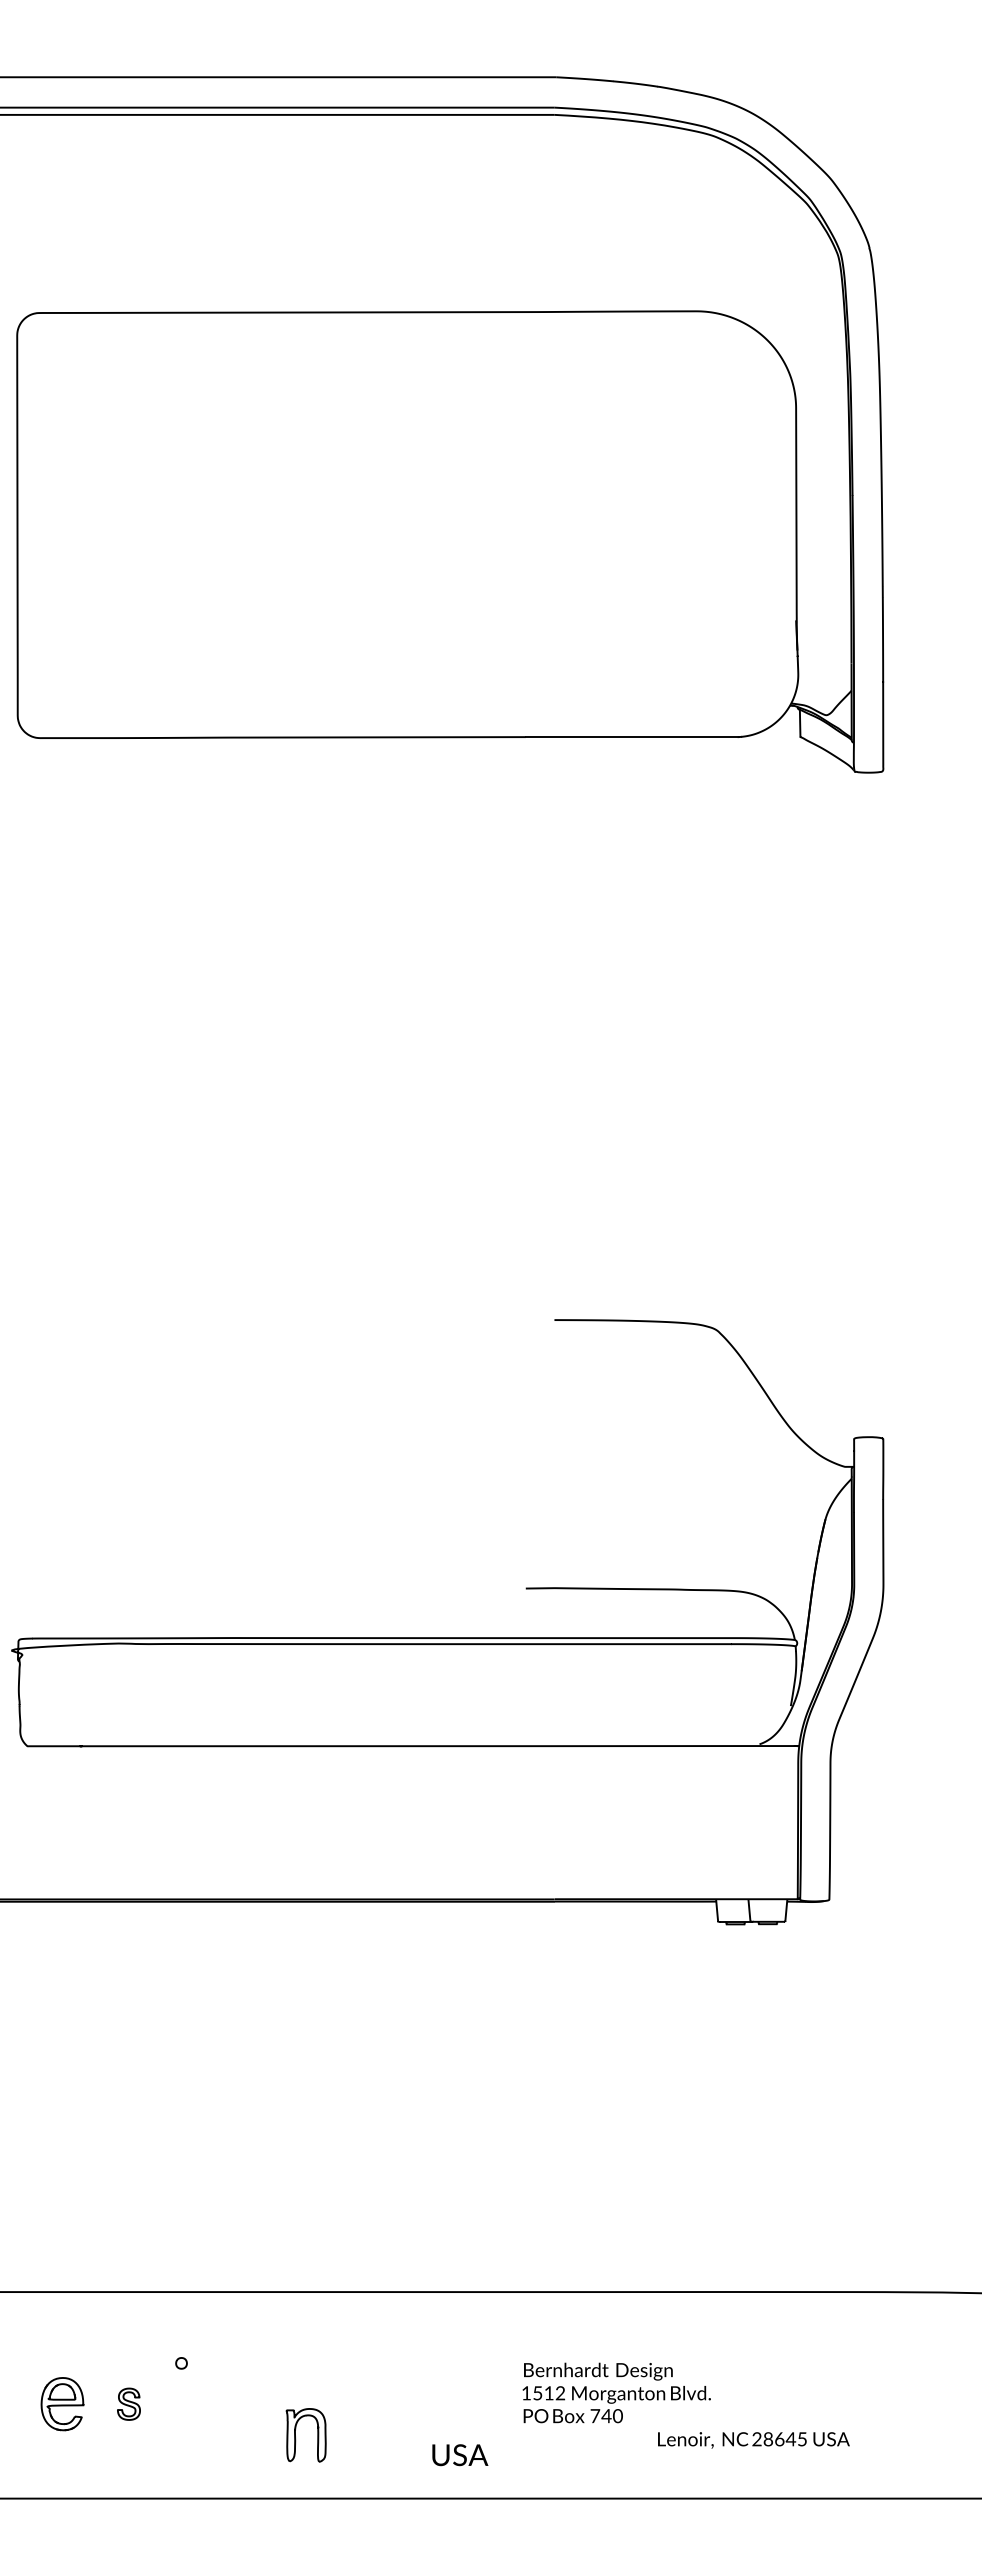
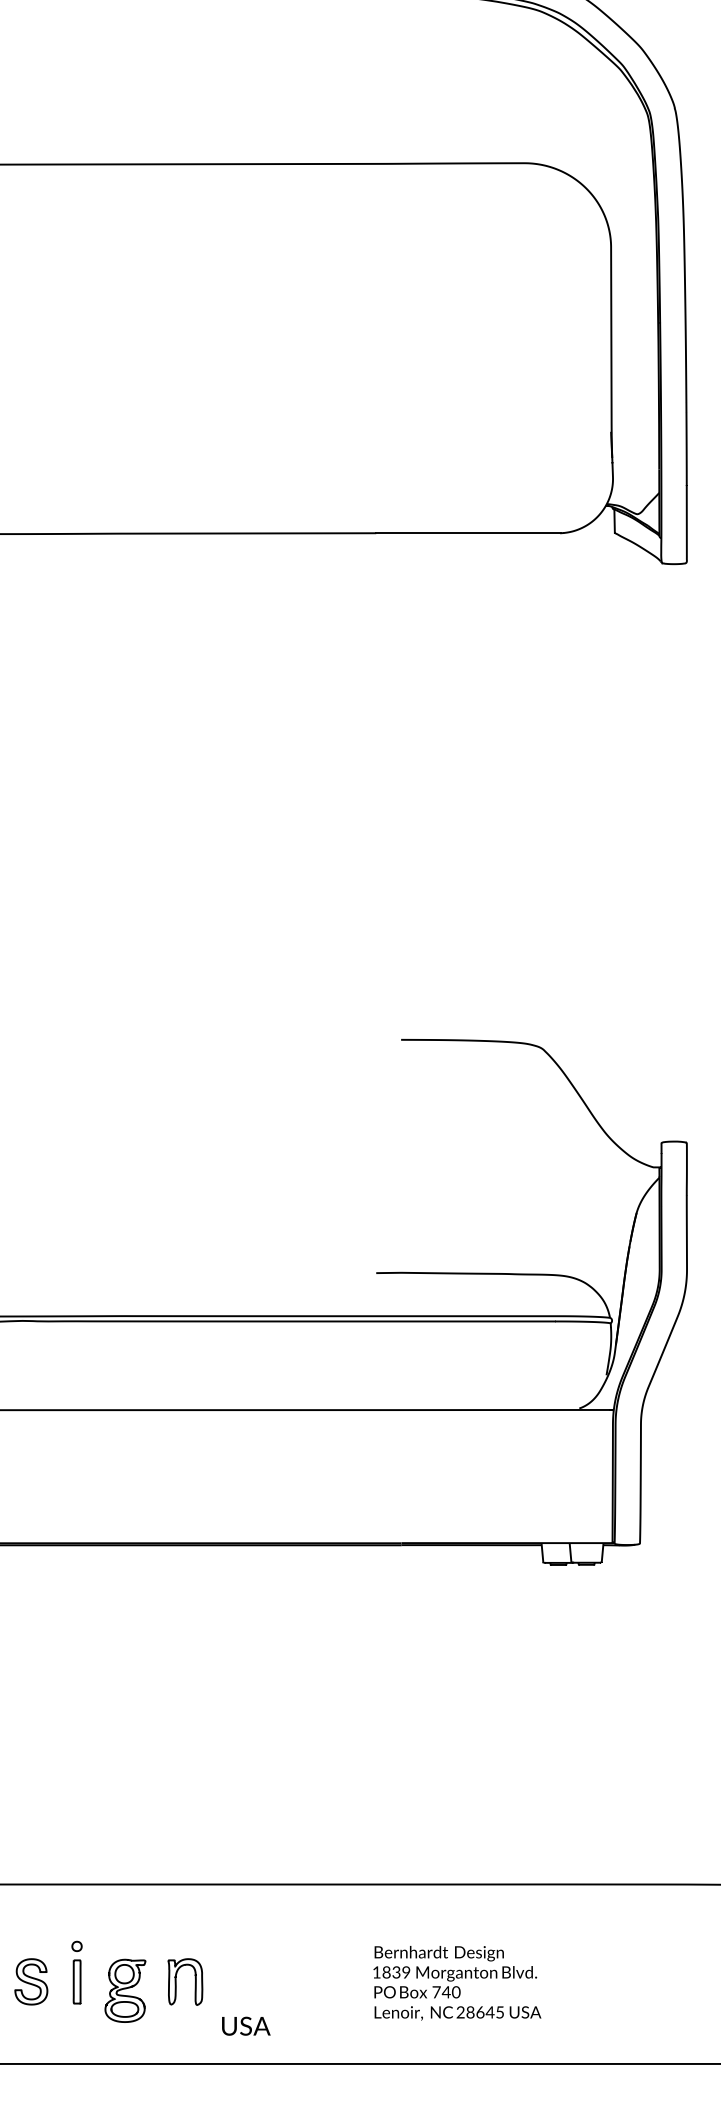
text: (549, 2393) -> (396, 1972), 1512 -> 1839
part: (181, 2403) -> (77, 1981), added
part: (128, 2404) -> (30, 1982), size x1.67
part: (237, 2414) -> (125, 1990), added
part: (296, 2439) -> (176, 1985), moved
text: (753, 2440) -> (457, 2013), moved
text: (460, 2455) -> (246, 2026), moved

